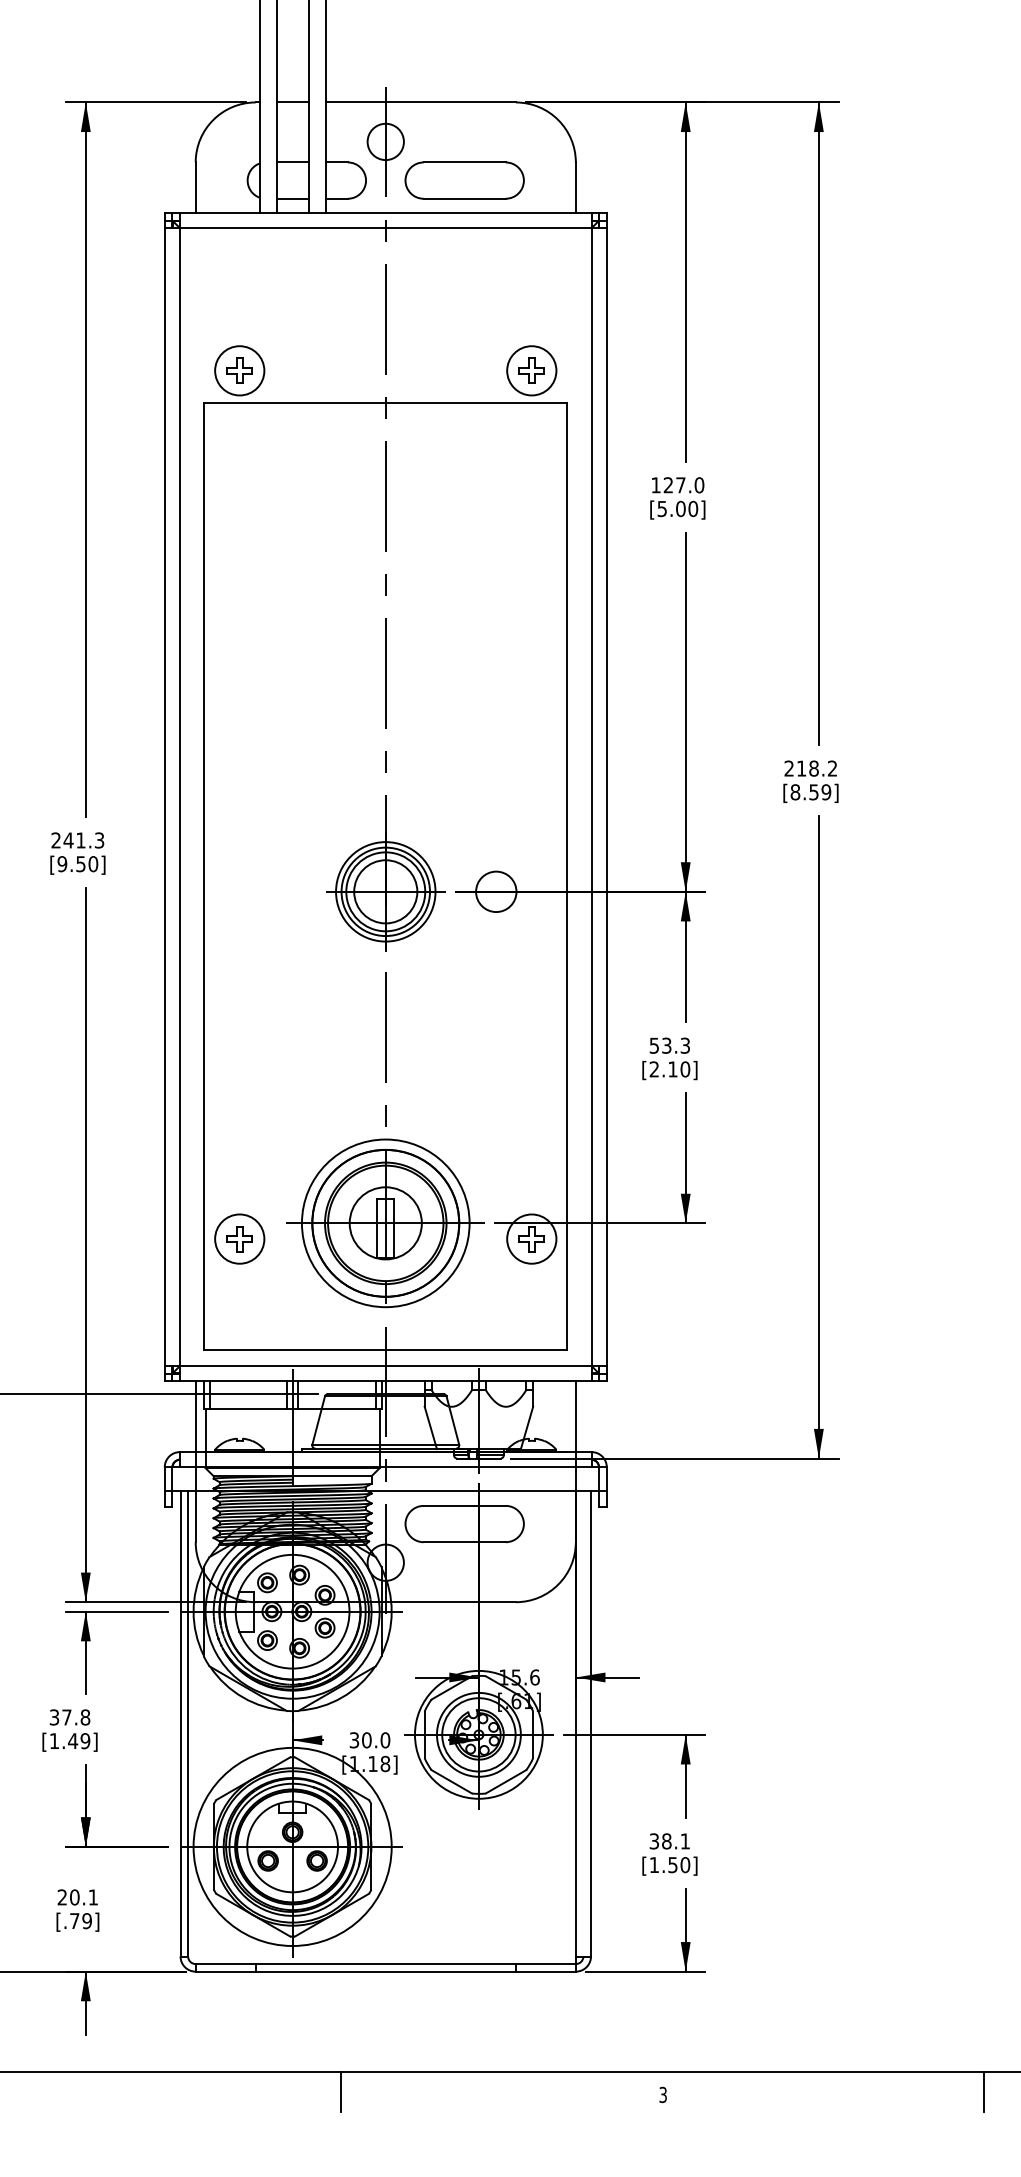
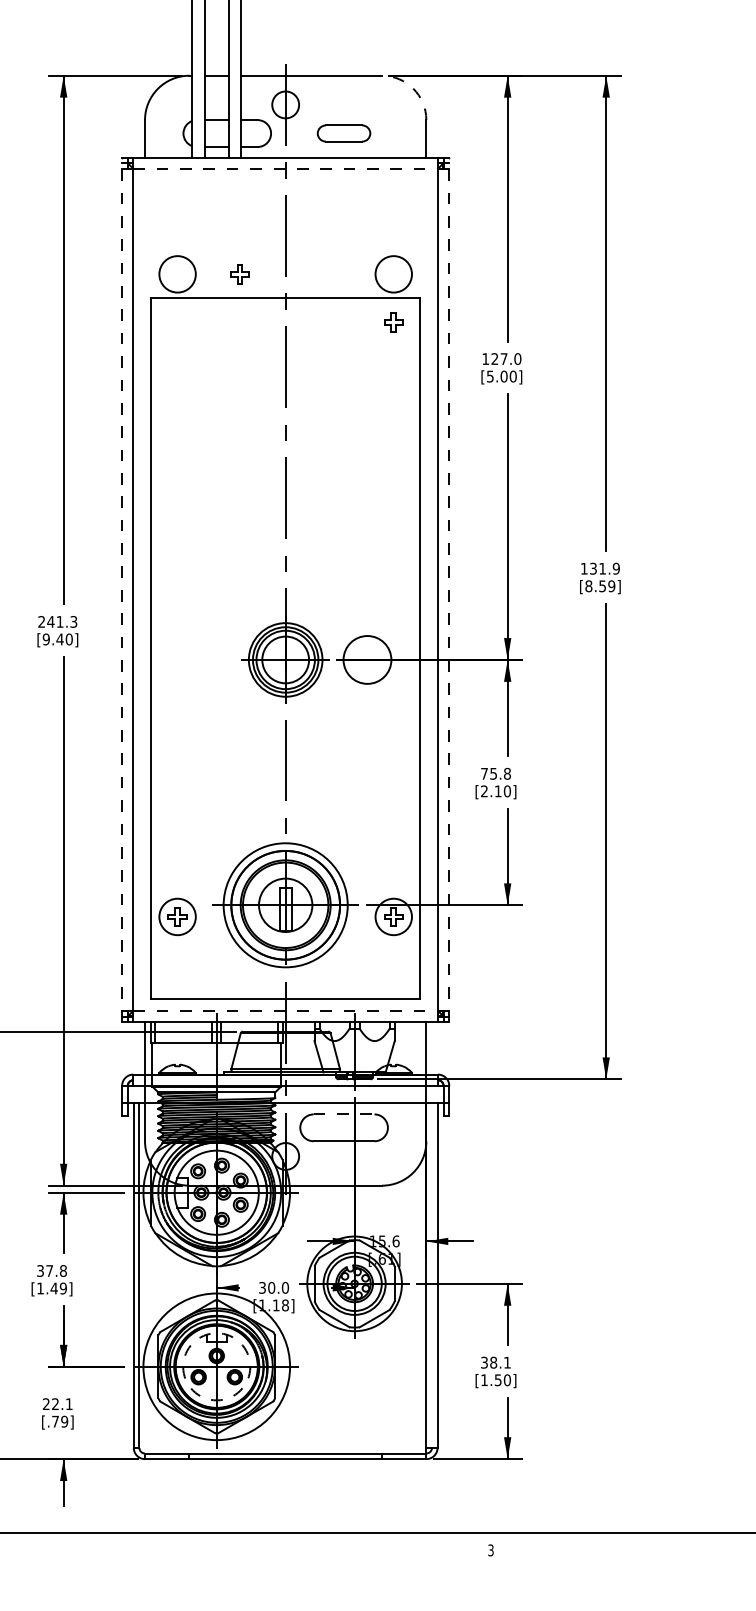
arc: (558, 120) -> (413, 89), solid -> dashed
part: (464, 180) -> (343, 133), size x0.6
line: (385, 228) -> (285, 169), solid -> dashed
part: (239, 370) -> (239, 274), moved
part: (531, 370) -> (393, 322), moved
text: (810, 768) -> (600, 568), 218.2 -> 131.9
line: (164, 796) -> (121, 589), solid -> dashed
line: (606, 796) -> (449, 589), solid -> dashed
text: (80, 864) -> (59, 639), [9.50] -> [9.40]
circle: (496, 891) -> (367, 659), size x1.6
text: (669, 1045) -> (495, 773), 53.3 -> 75.8
line: (385, 1366) -> (285, 1011), solid -> dashed
line: (465, 1505) -> (344, 1114), solid -> dashed
circle: (292, 1846) -> (216, 1366), solid -> dashed
text: (74, 1897) -> (55, 1404), 20.1 -> 22.1
line: (340, 2091) -> (252, 1547), removed
line: (984, 2091) -> (728, 1547), removed

